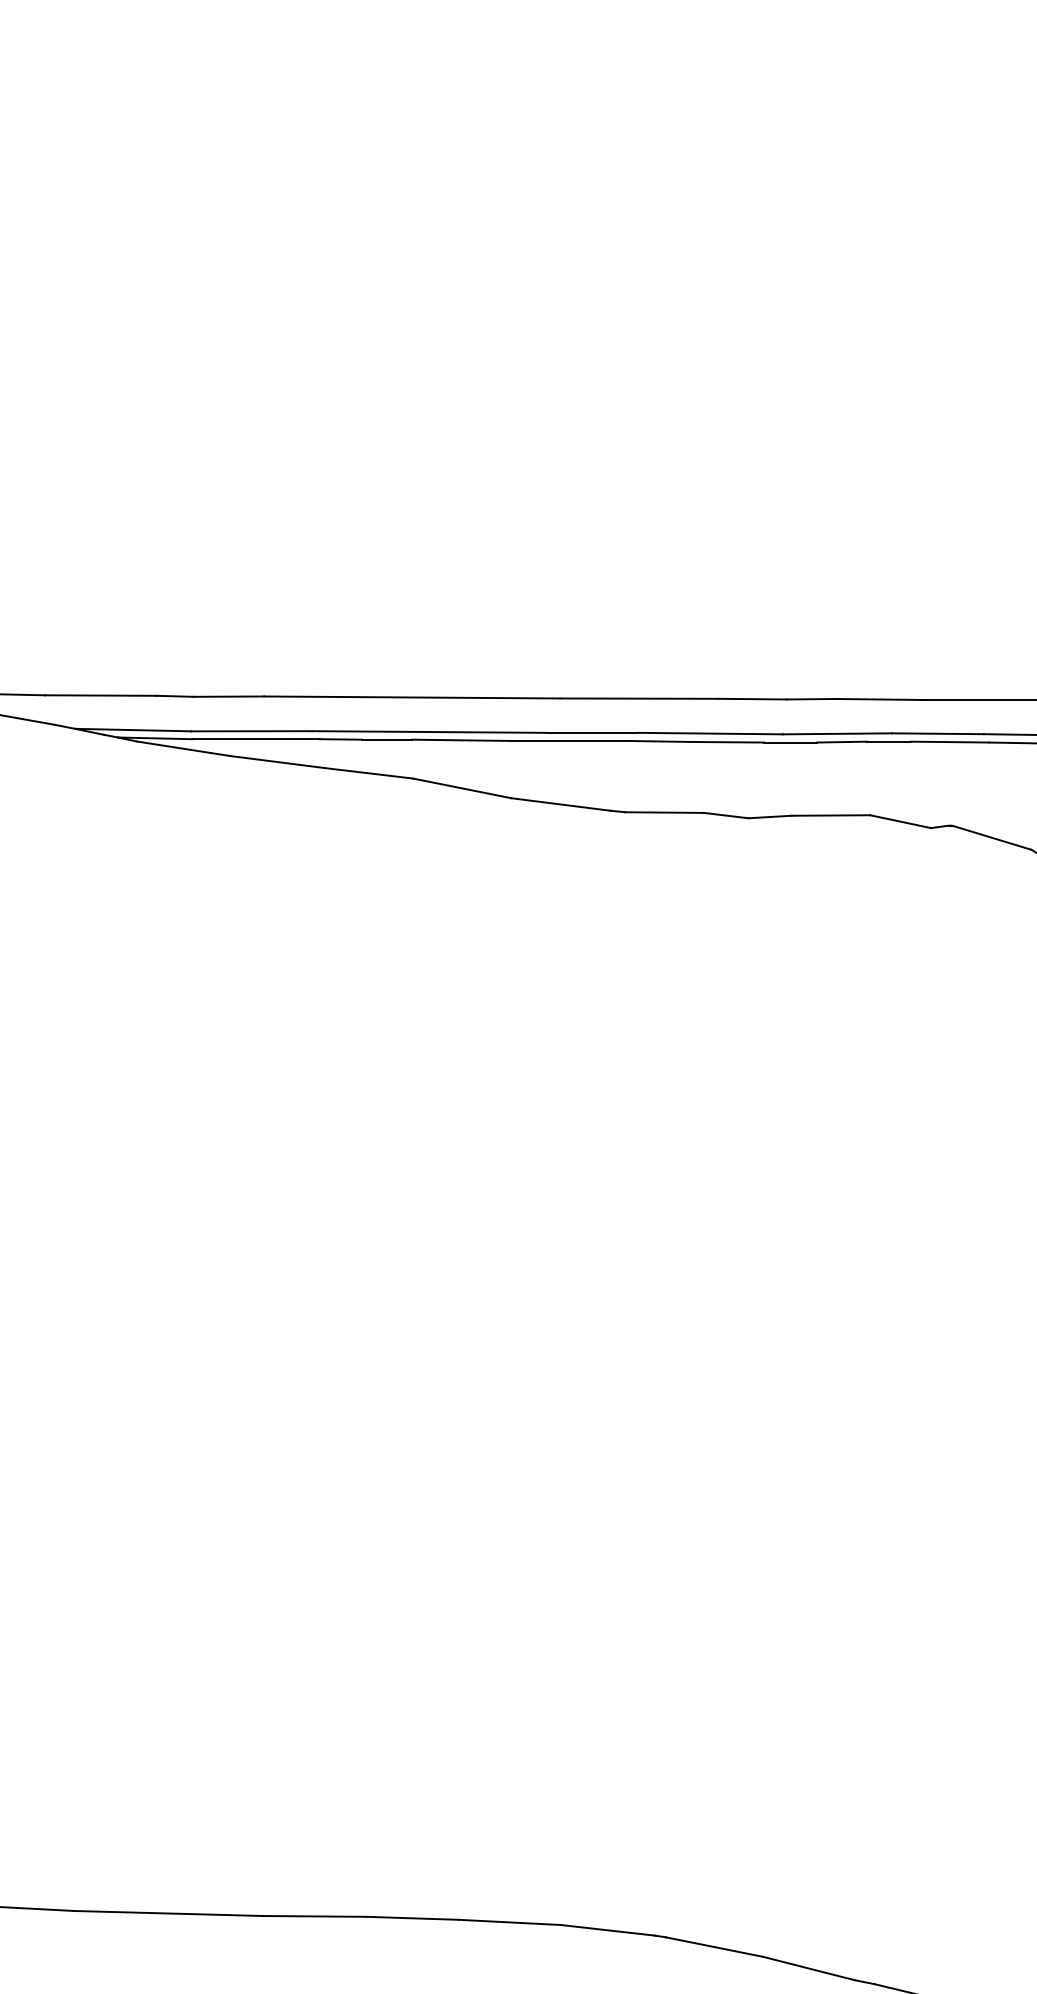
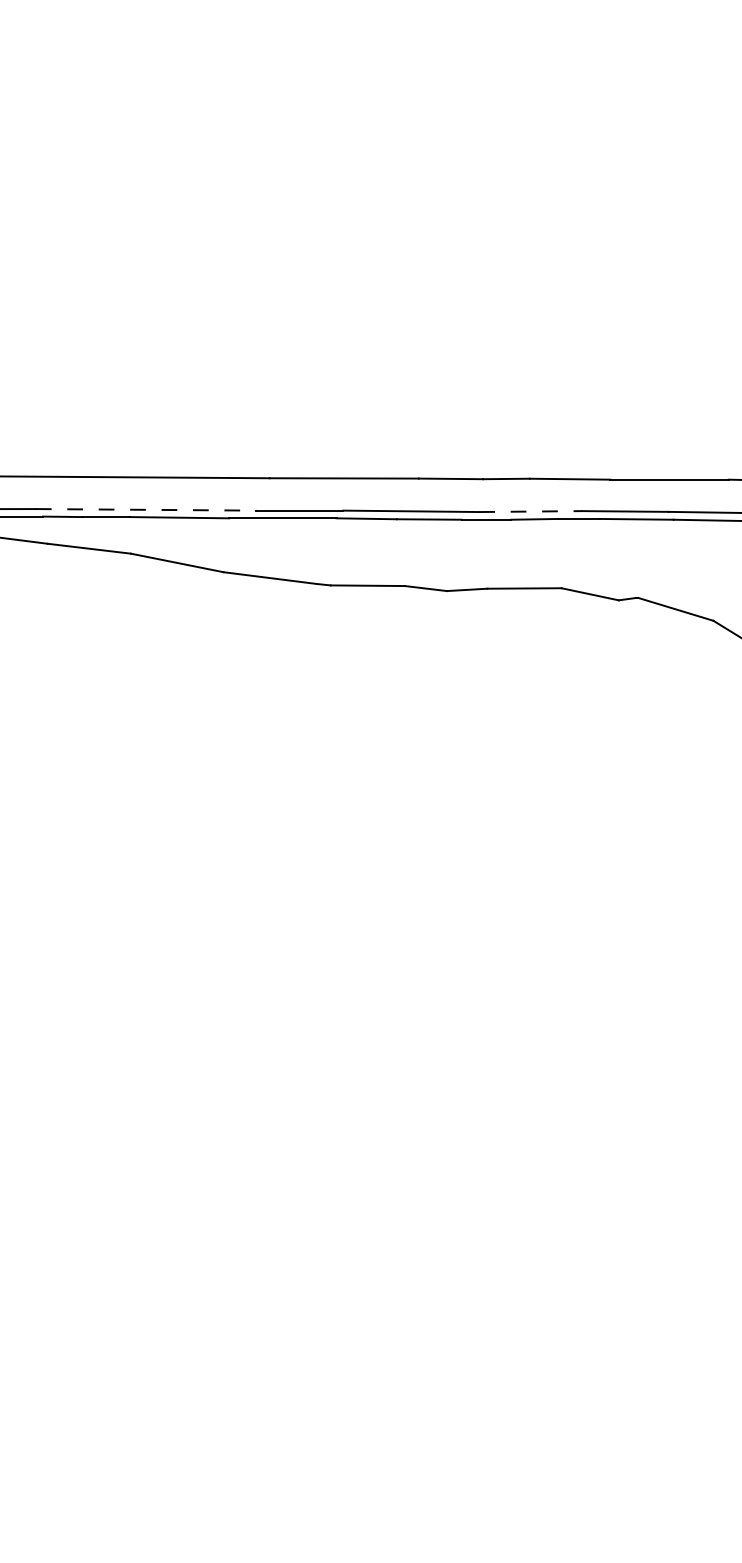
line: (429, 732) -> (146, 510), solid -> dashed
line: (837, 733) -> (530, 511), solid -> dashed

